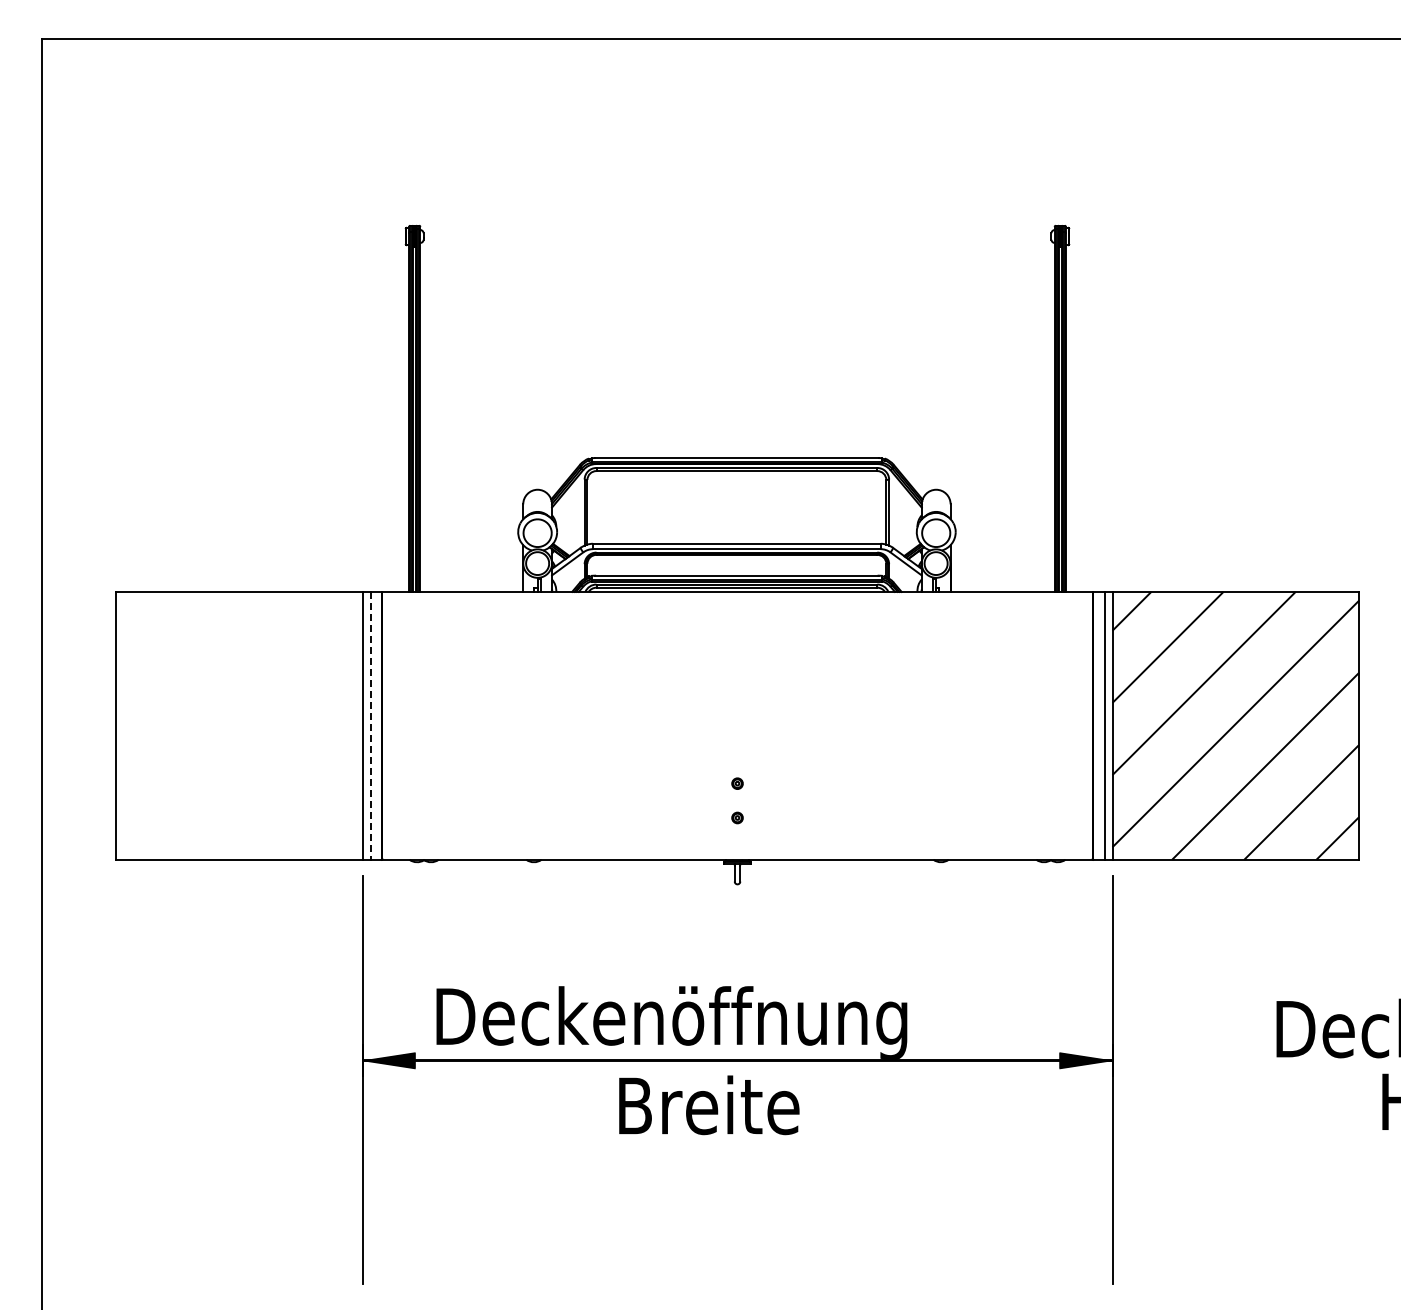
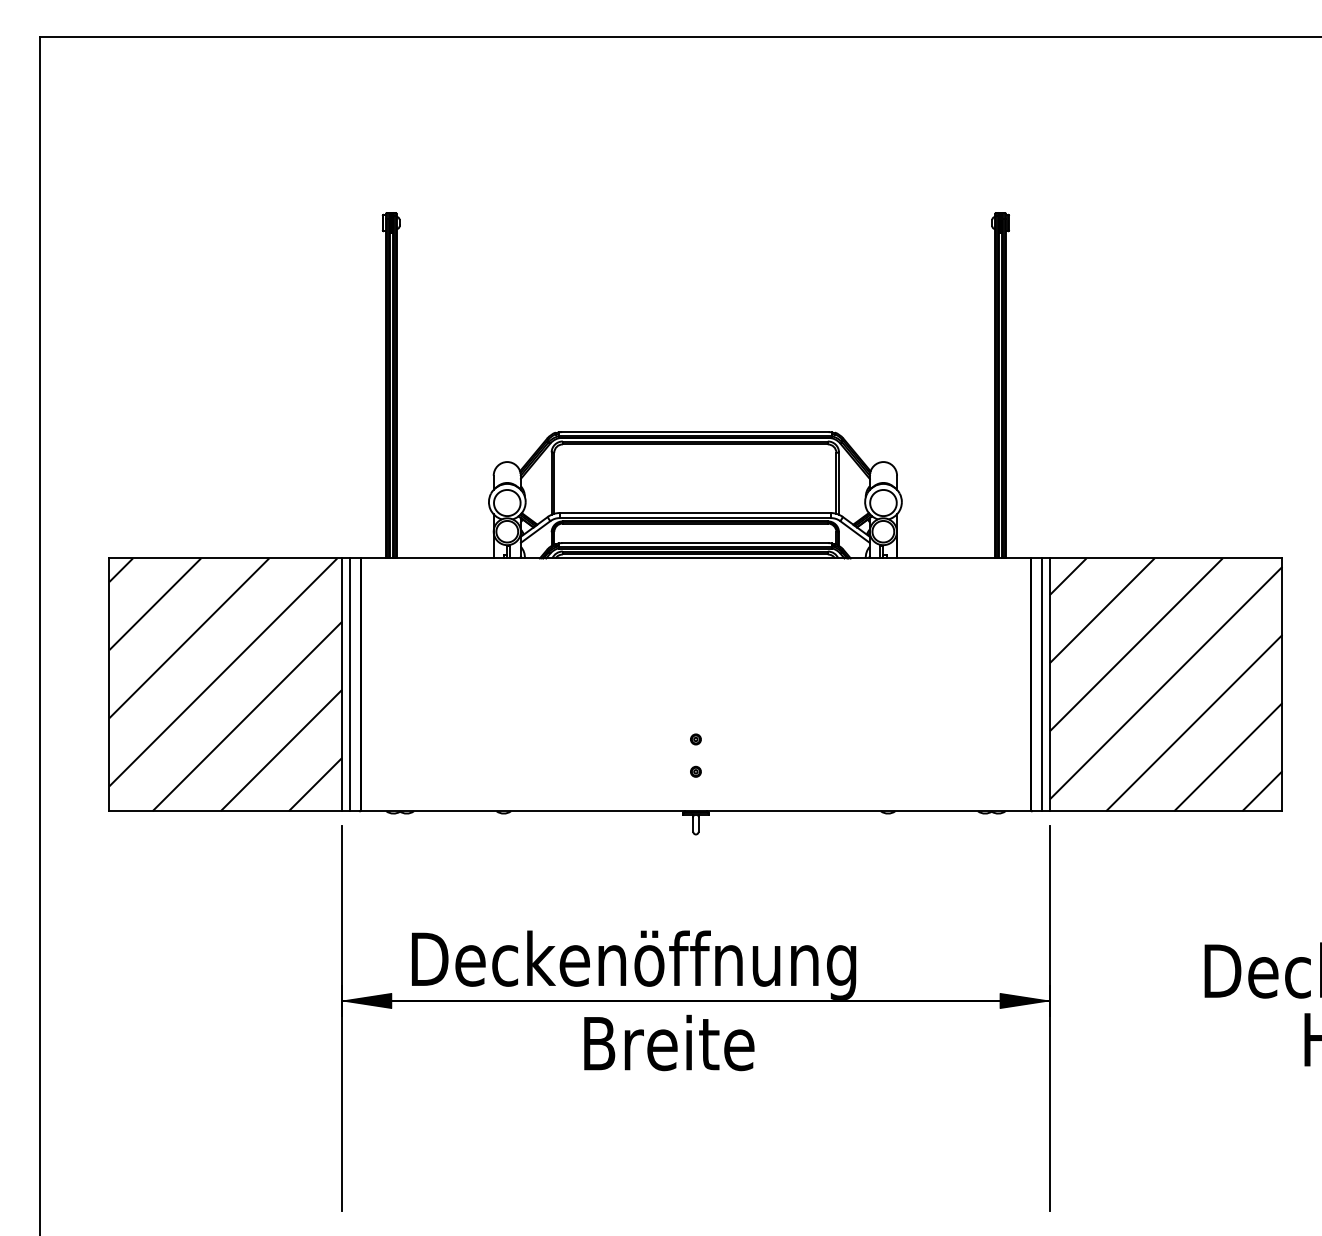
hatch: (239, 725) -> (225, 684), added
line: (370, 725) -> (349, 684), dashed -> solid

